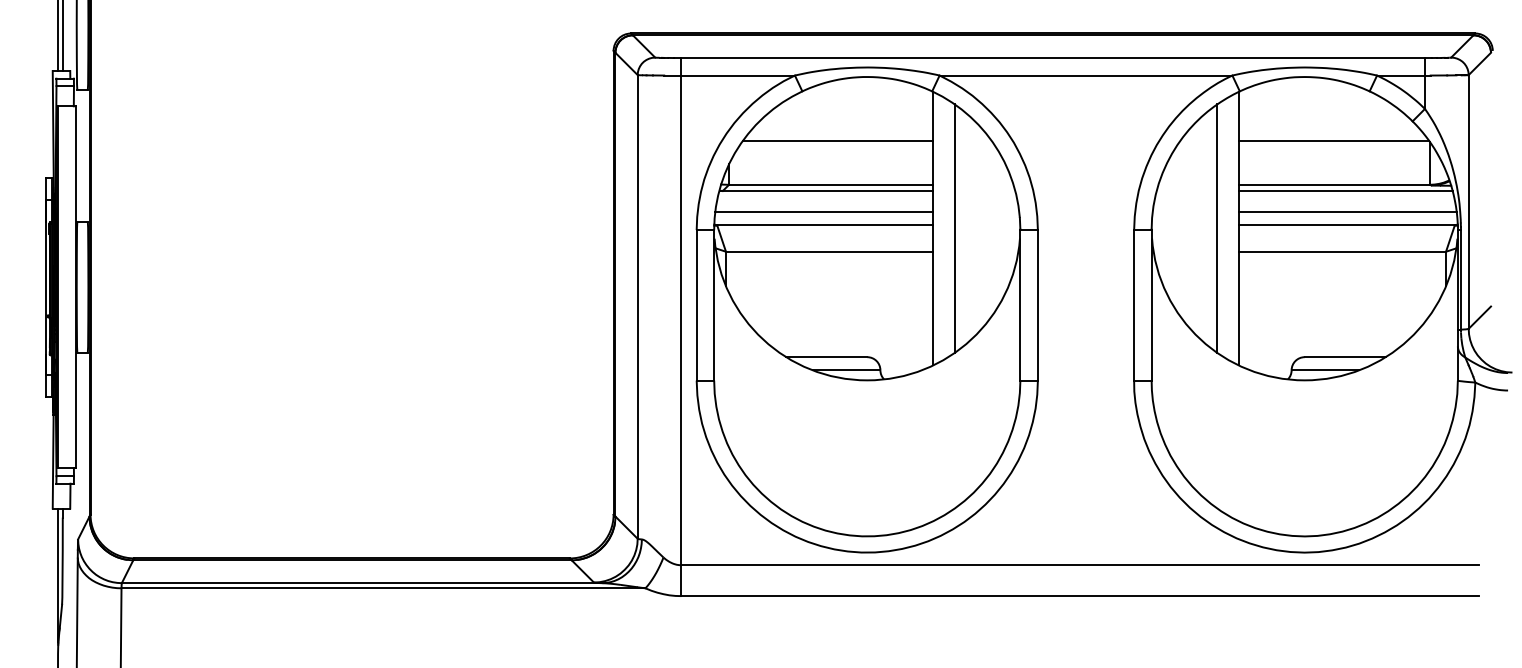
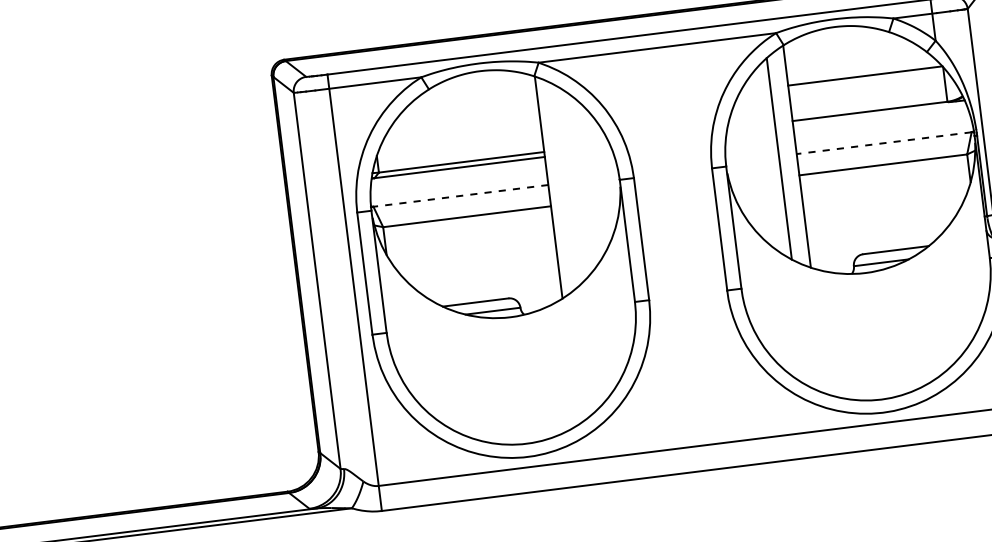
line: (837, 141) -> (462, 126), removed
line: (1345, 190) -> (879, 114), removed
line: (823, 211) -> (458, 184), removed
line: (1347, 211) -> (883, 131), removed
line: (825, 225) -> (461, 195), solid -> dashed
line: (1346, 225) -> (883, 143), solid -> dashed
line: (954, 228) -> (566, 185), removed

